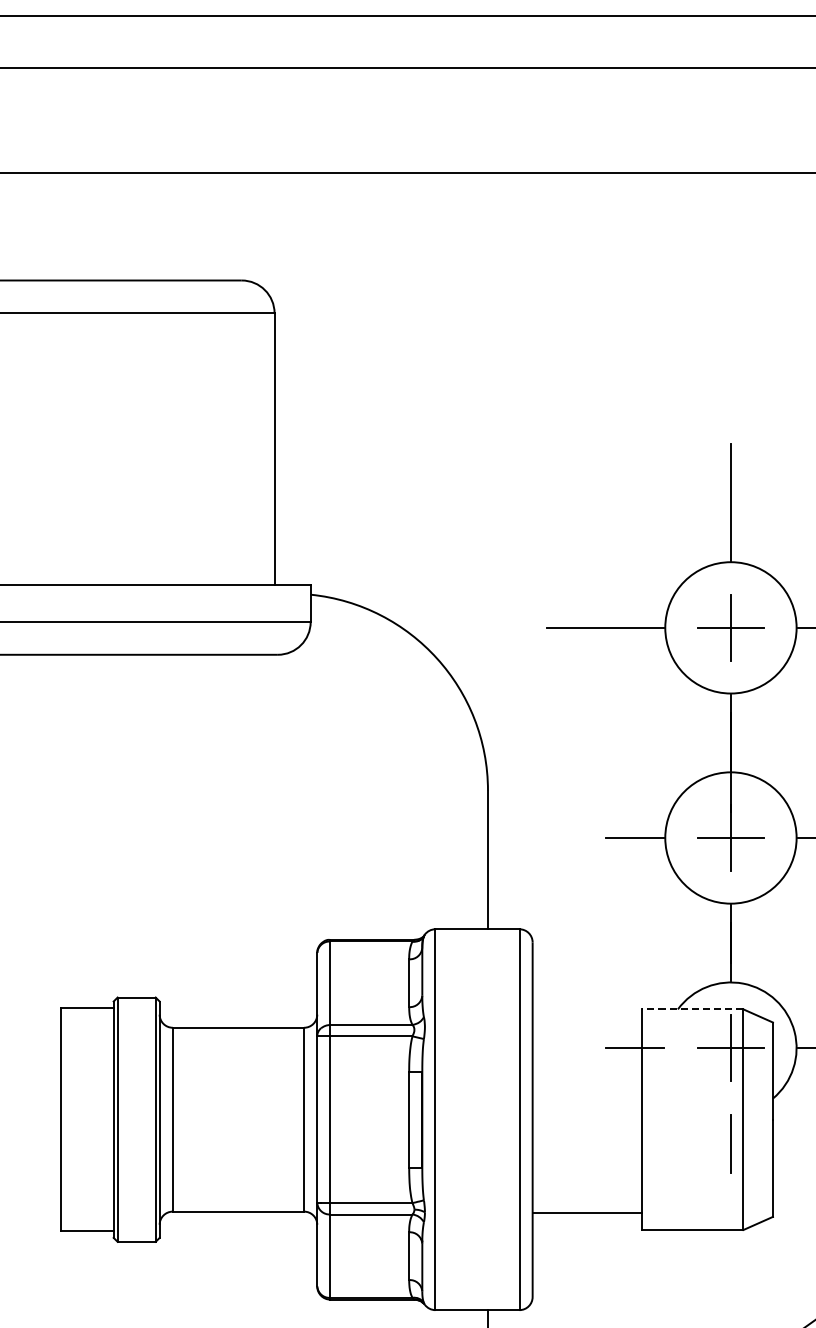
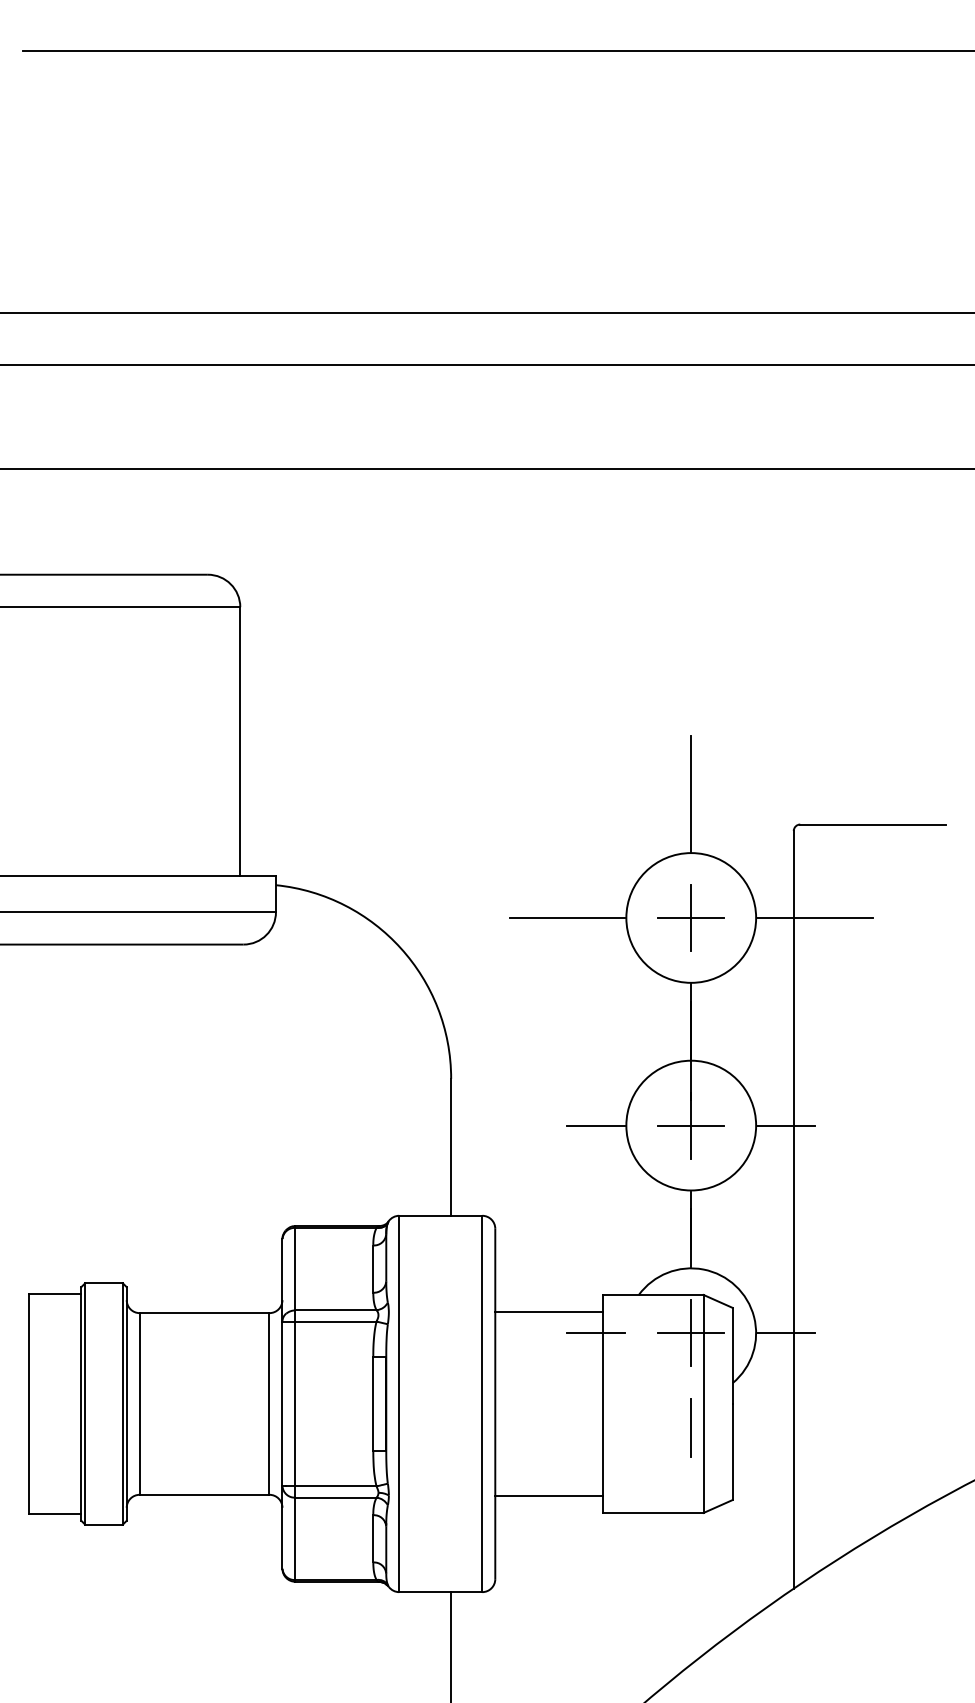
line: (691, 1008) -> (652, 1294), dashed -> solid
line: (587, 1026) -> (549, 1311), added

